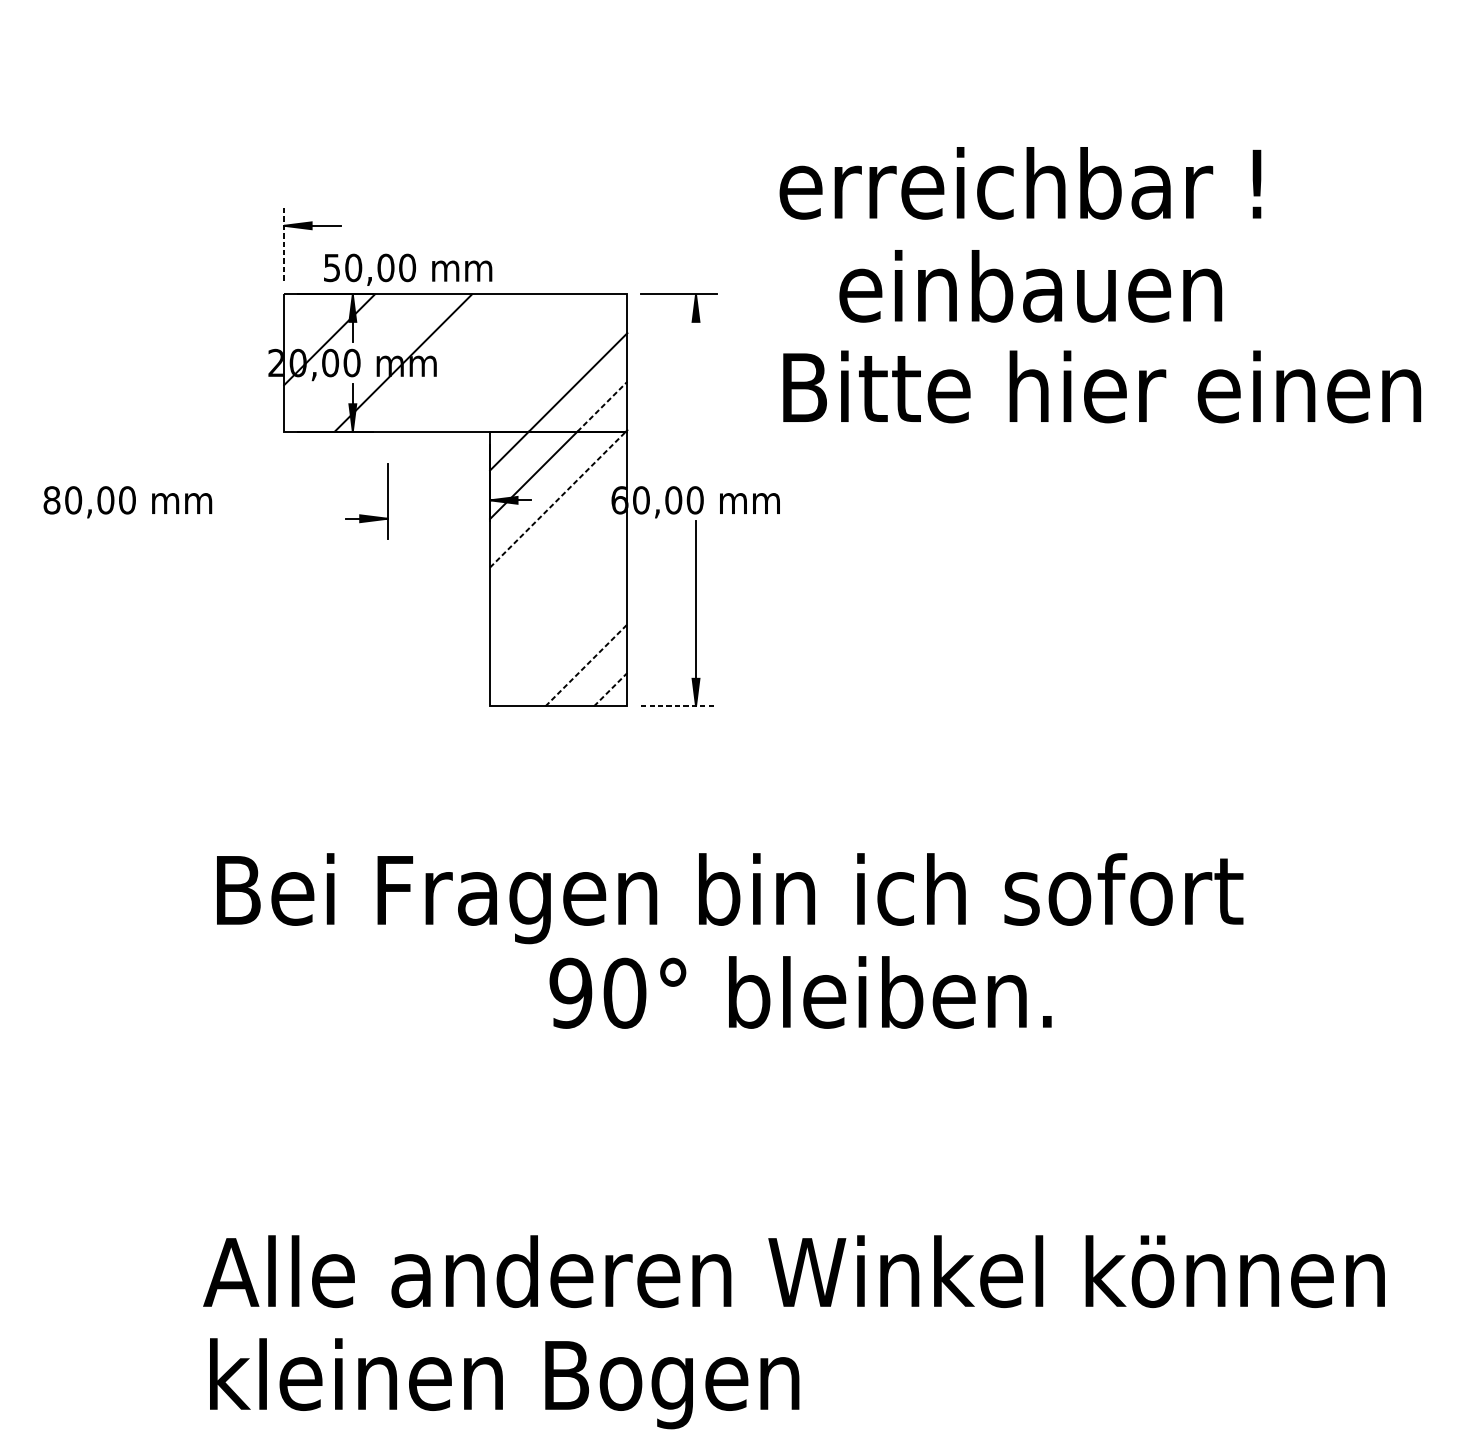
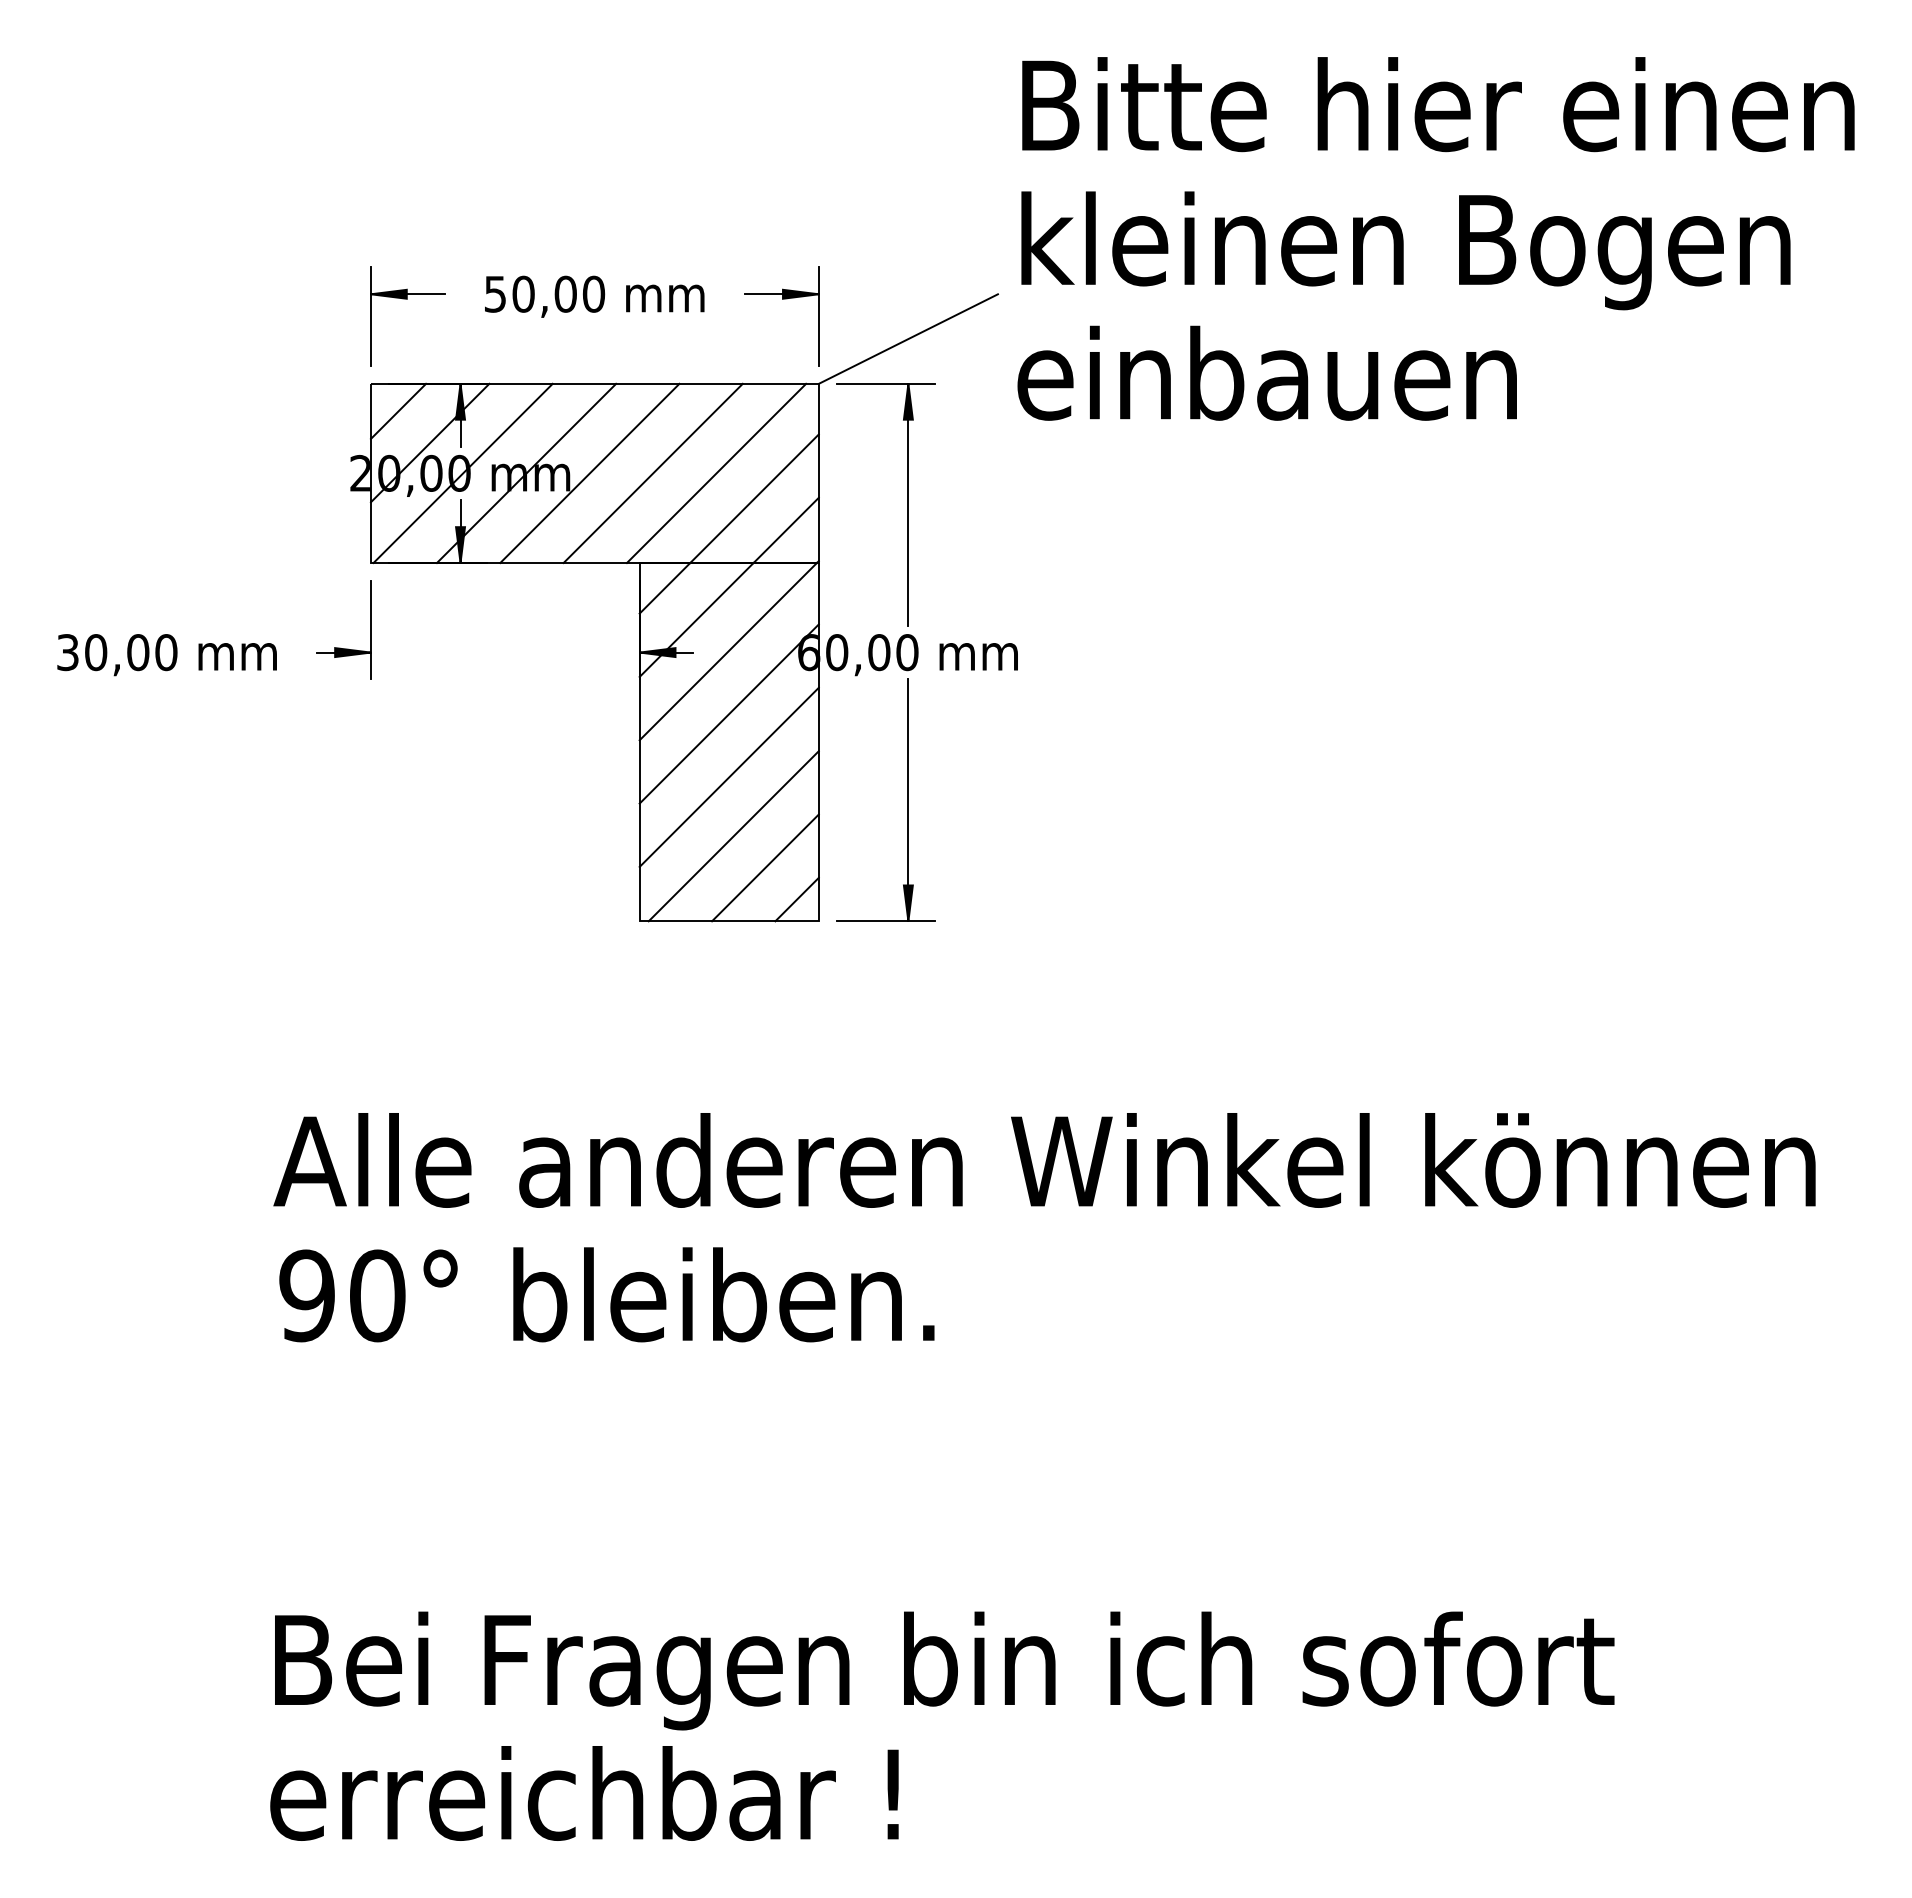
text: (1075, 192) -> (1403, 250), erreichbar ! -> kleinen Bogen
part: (599, 229) -> (782, 299), added
line: (283, 242) -> (370, 316), dashed -> solid
line: (695, 259) -> (907, 338), added
text: (407, 269) -> (594, 296), moved
text: (1030, 285) -> (1266, 372), moved
line: (305, 314) -> (398, 410), added
line: (354, 363) -> (462, 473), added
line: (451, 363) -> (589, 473), added
line: (499, 363) -> (652, 473), added
line: (548, 363) -> (716, 473), added
line: (696, 386) -> (908, 504), added
text: (1102, 386) -> (1438, 104), moved
line: (602, 406) -> (786, 530), dashed -> solid
line: (558, 499) -> (728, 651), dashed -> solid
text: (52, 500) -> (68, 652), 80,00 -> 30,00
part: (364, 514) -> (340, 647), moved
line: (558, 547) -> (728, 713), added
line: (558, 595) -> (728, 776), added
line: (561, 641) -> (733, 836), added
line: (586, 665) -> (765, 867), dashed -> solid
line: (611, 689) -> (797, 899), dashed -> solid
line: (679, 706) -> (886, 921), dashed -> solid
text: (800, 898) -> (1044, 1172), Bei Fragen bin ich sofort -> Alle anderen Winkel können
text: (800, 992) -> (606, 1294), moved
text: (794, 1280) -> (1036, 1670), Alle anderen Winkel können -> Bei Fragen bin ich sofort
text: (502, 1383) -> (656, 1805), kleinen Bogen -> erreichbar !

